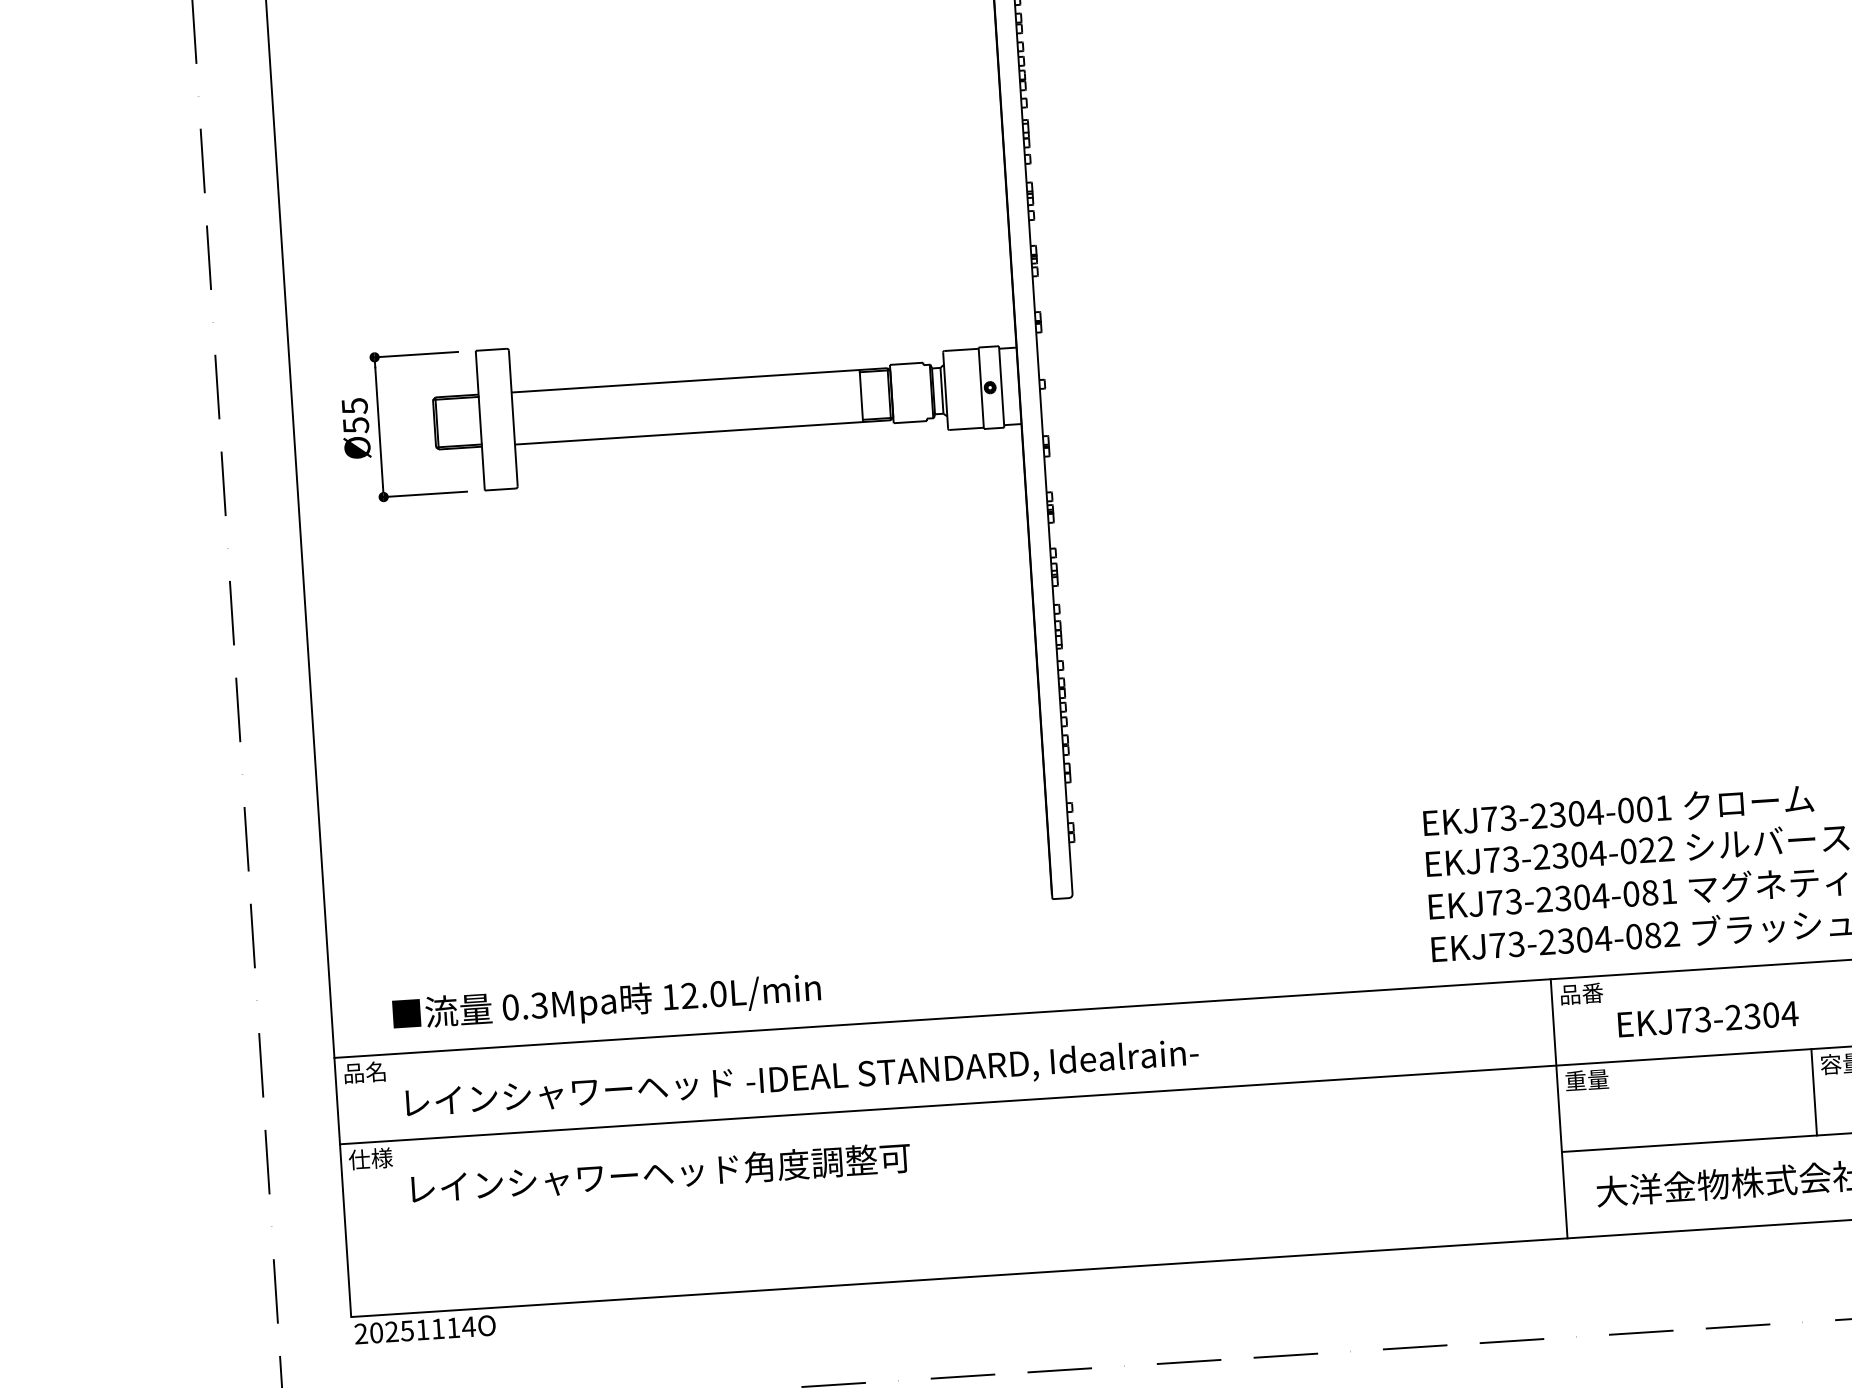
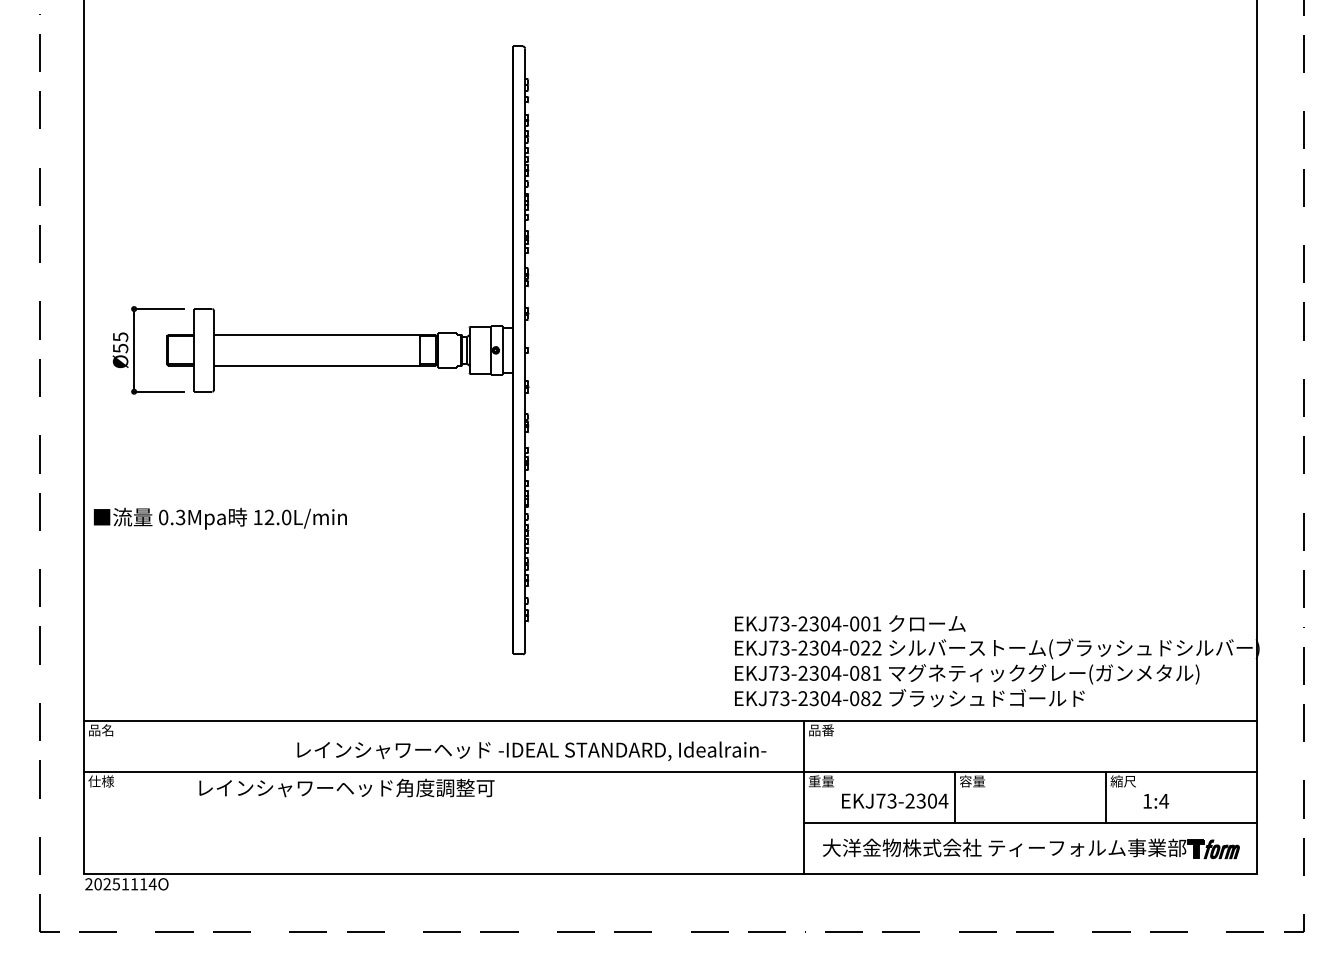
text: (605, 1003) -> (219, 518), moved
text: (1708, 1018) -> (895, 800), moved
text: (801, 1078) -> (531, 750), moved
text: (660, 1172) -> (346, 787), moved

